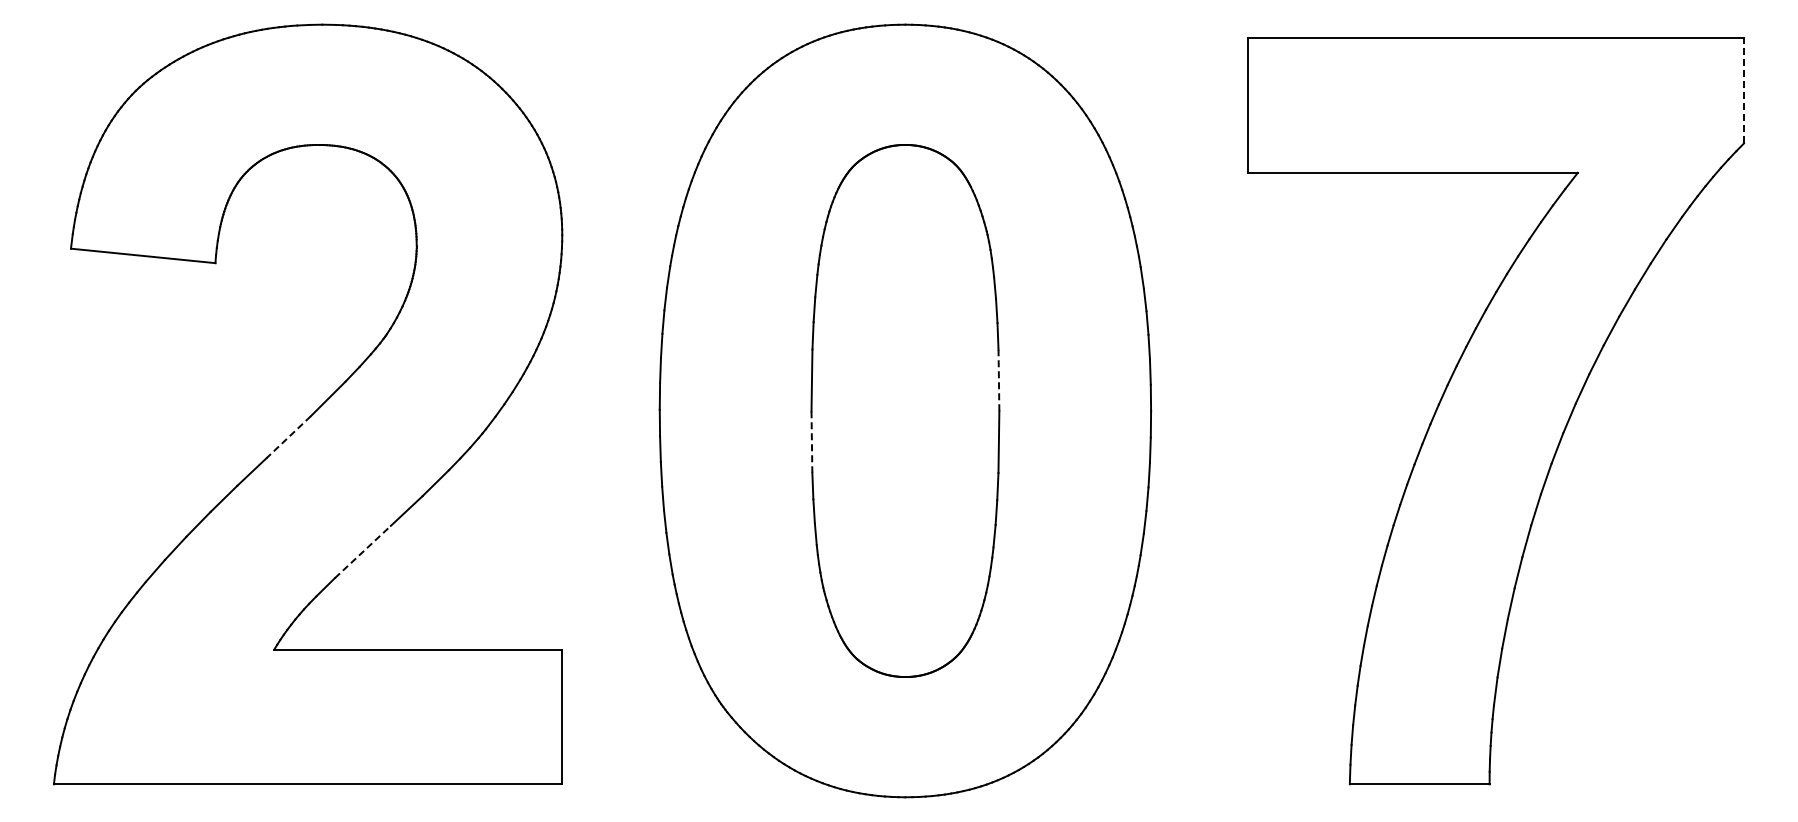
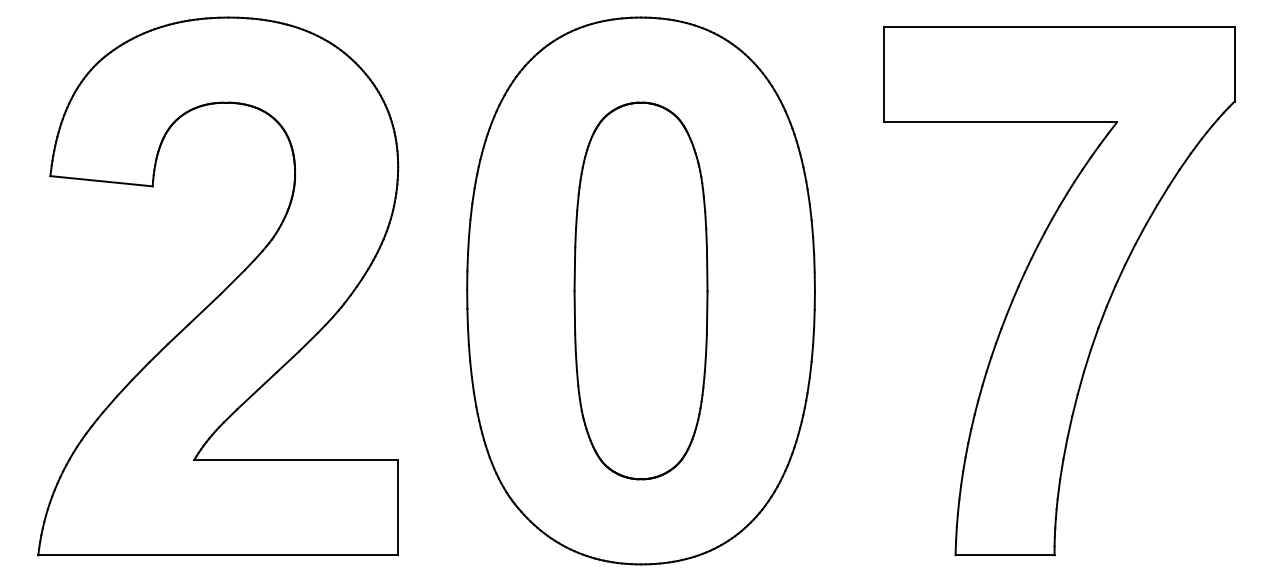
line: (1744, 90) -> (1234, 64), dashed -> solid
line: (998, 380) -> (706, 269), dashed -> solid
line: (288, 437) -> (204, 309), dashed -> solid
line: (811, 441) -> (574, 312), dashed -> solid
line: (363, 551) -> (257, 390), dashed -> solid

